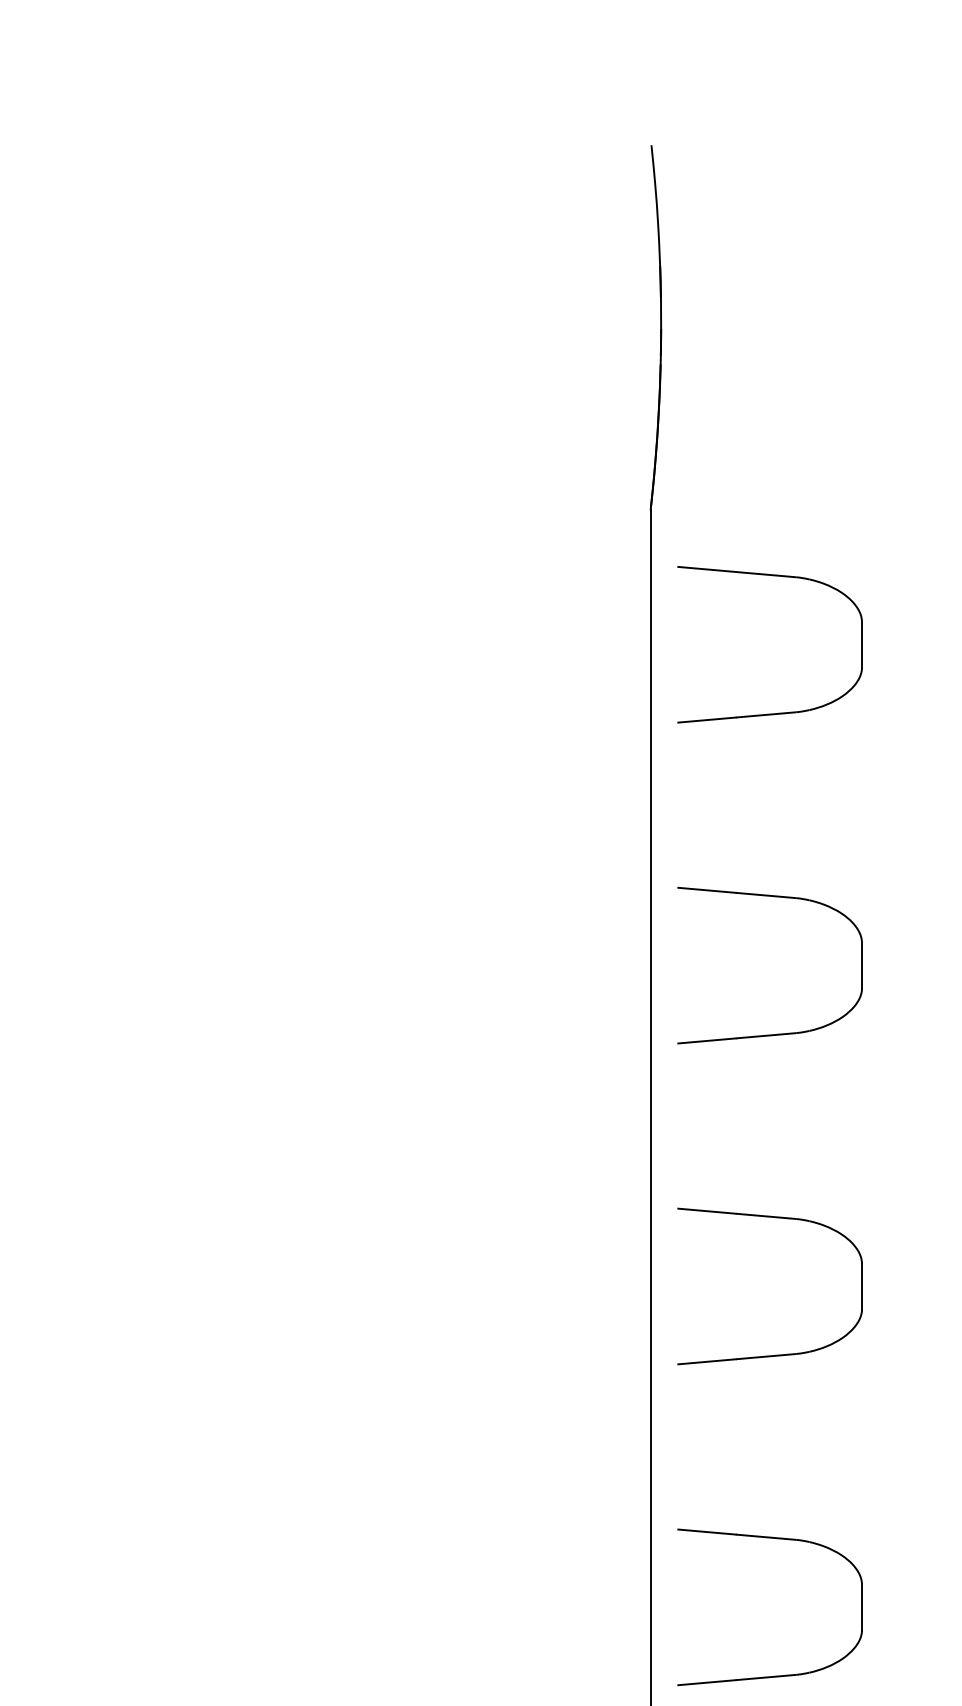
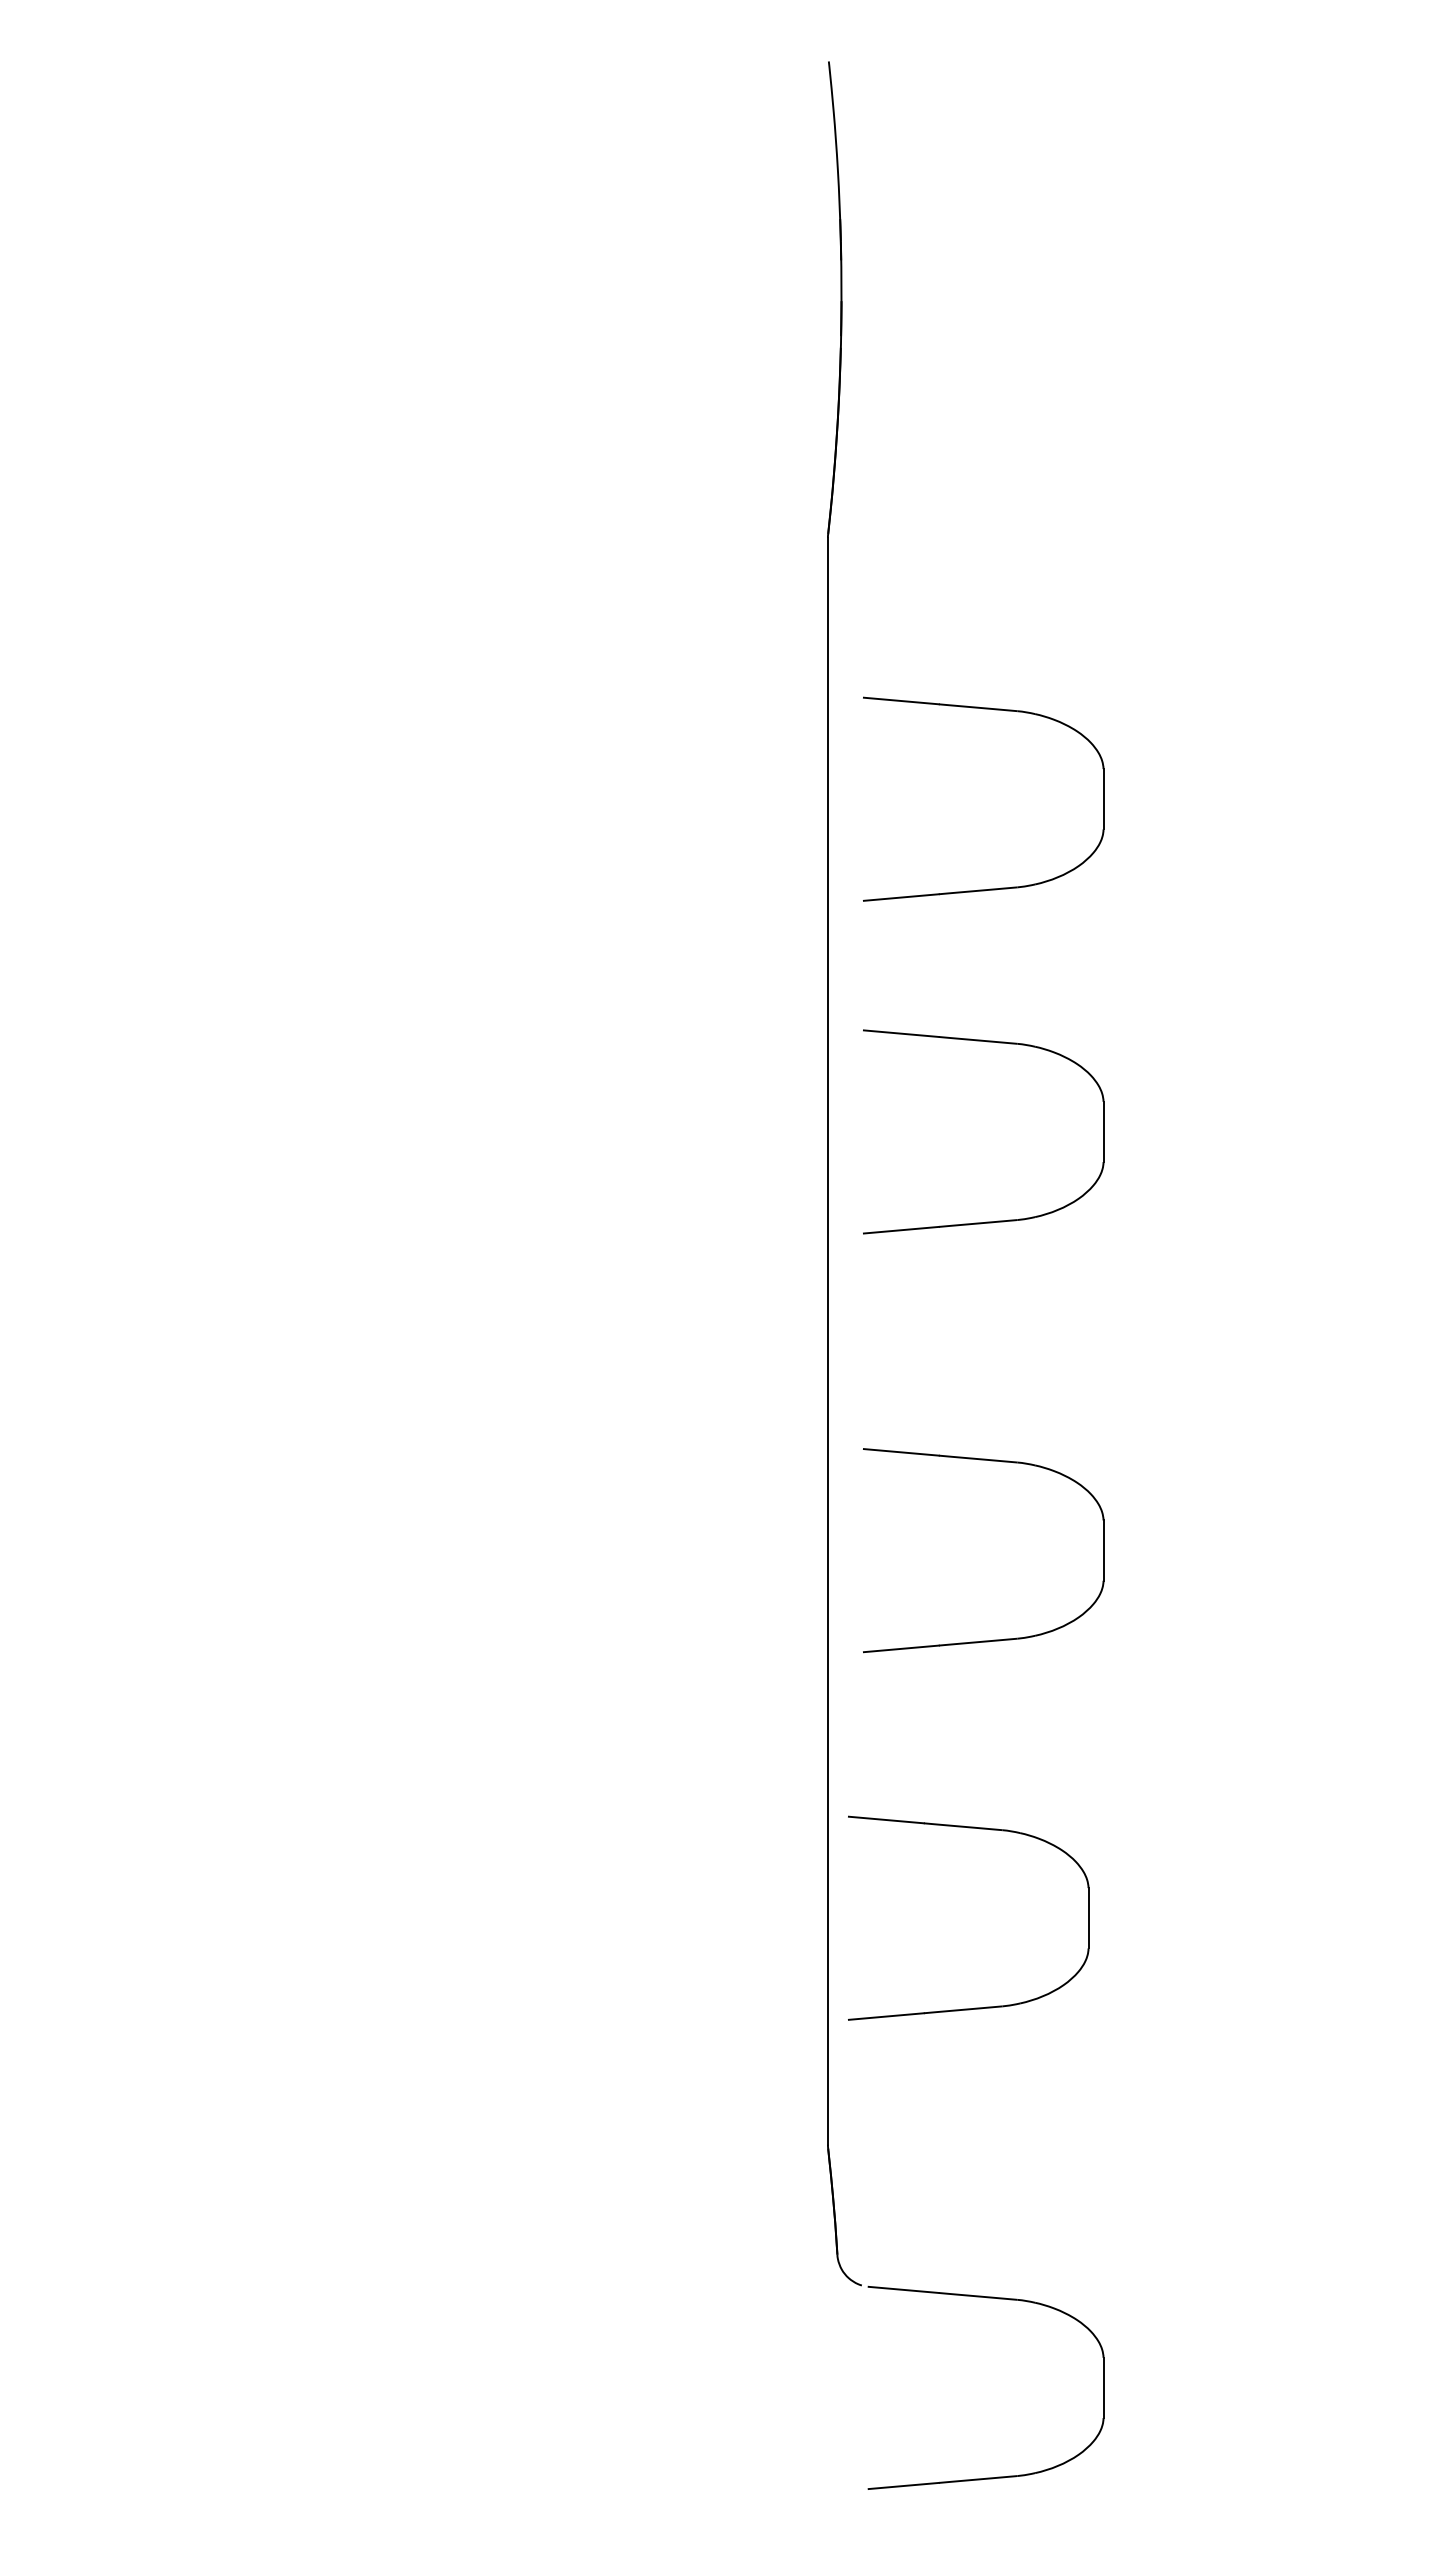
part: (778, 576) -> (994, 710), moved
part: (778, 1539) -> (979, 1829), moved

